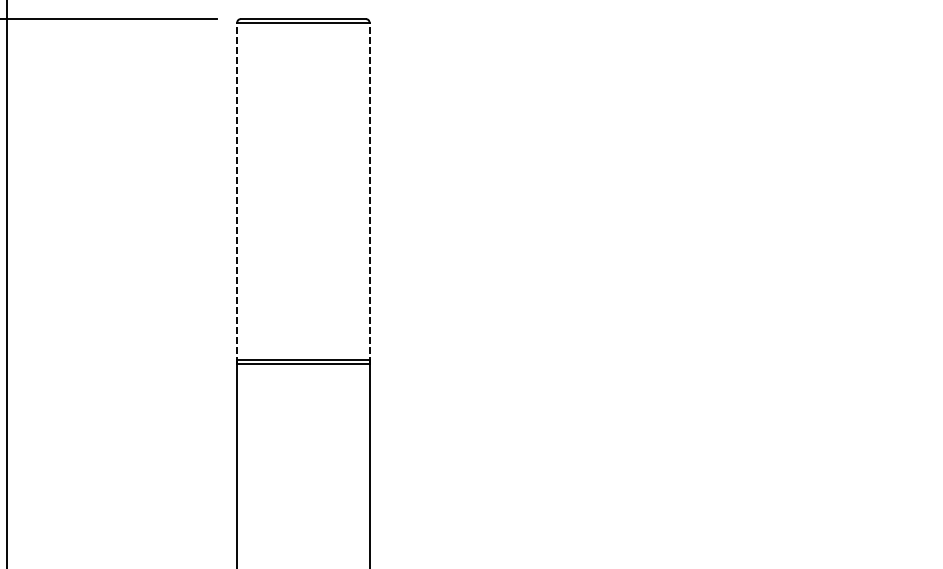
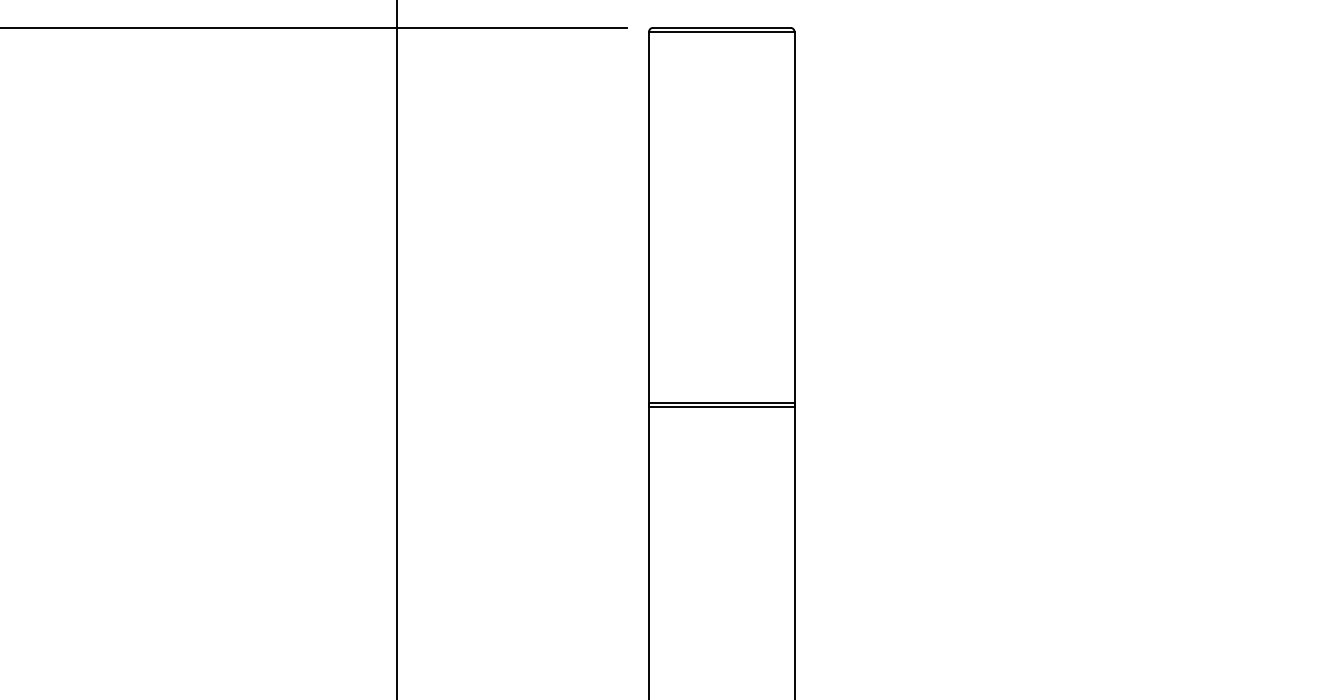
line: (237, 192) -> (649, 218), dashed -> solid
line: (369, 192) -> (794, 218), dashed -> solid

